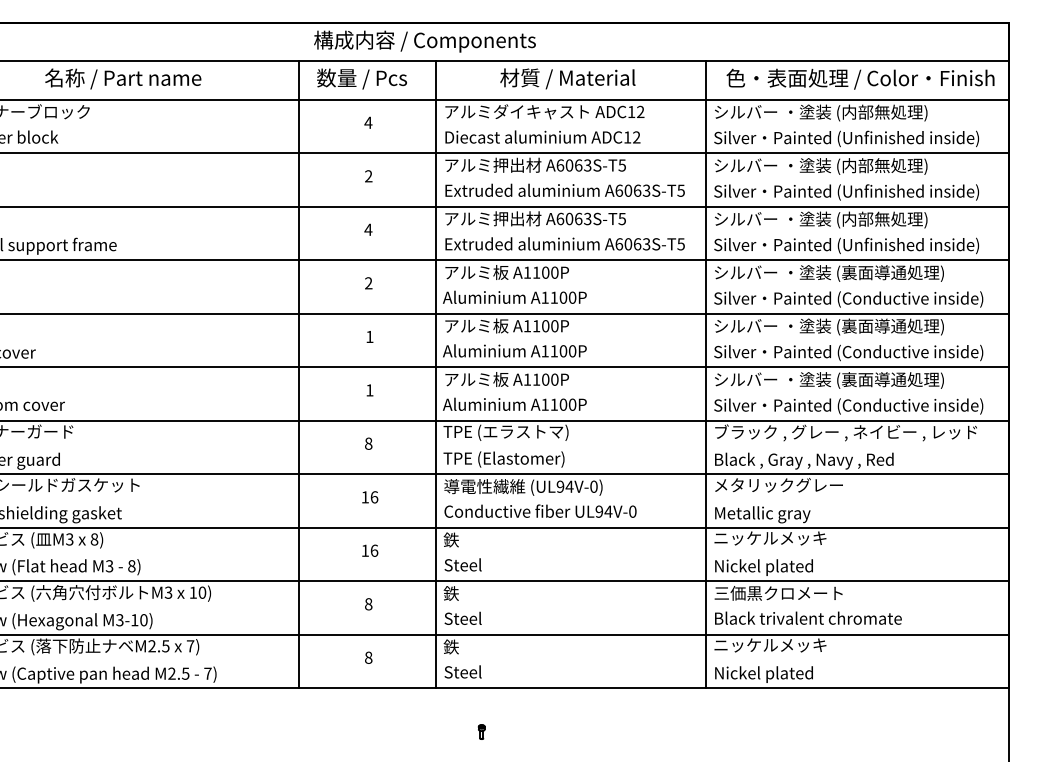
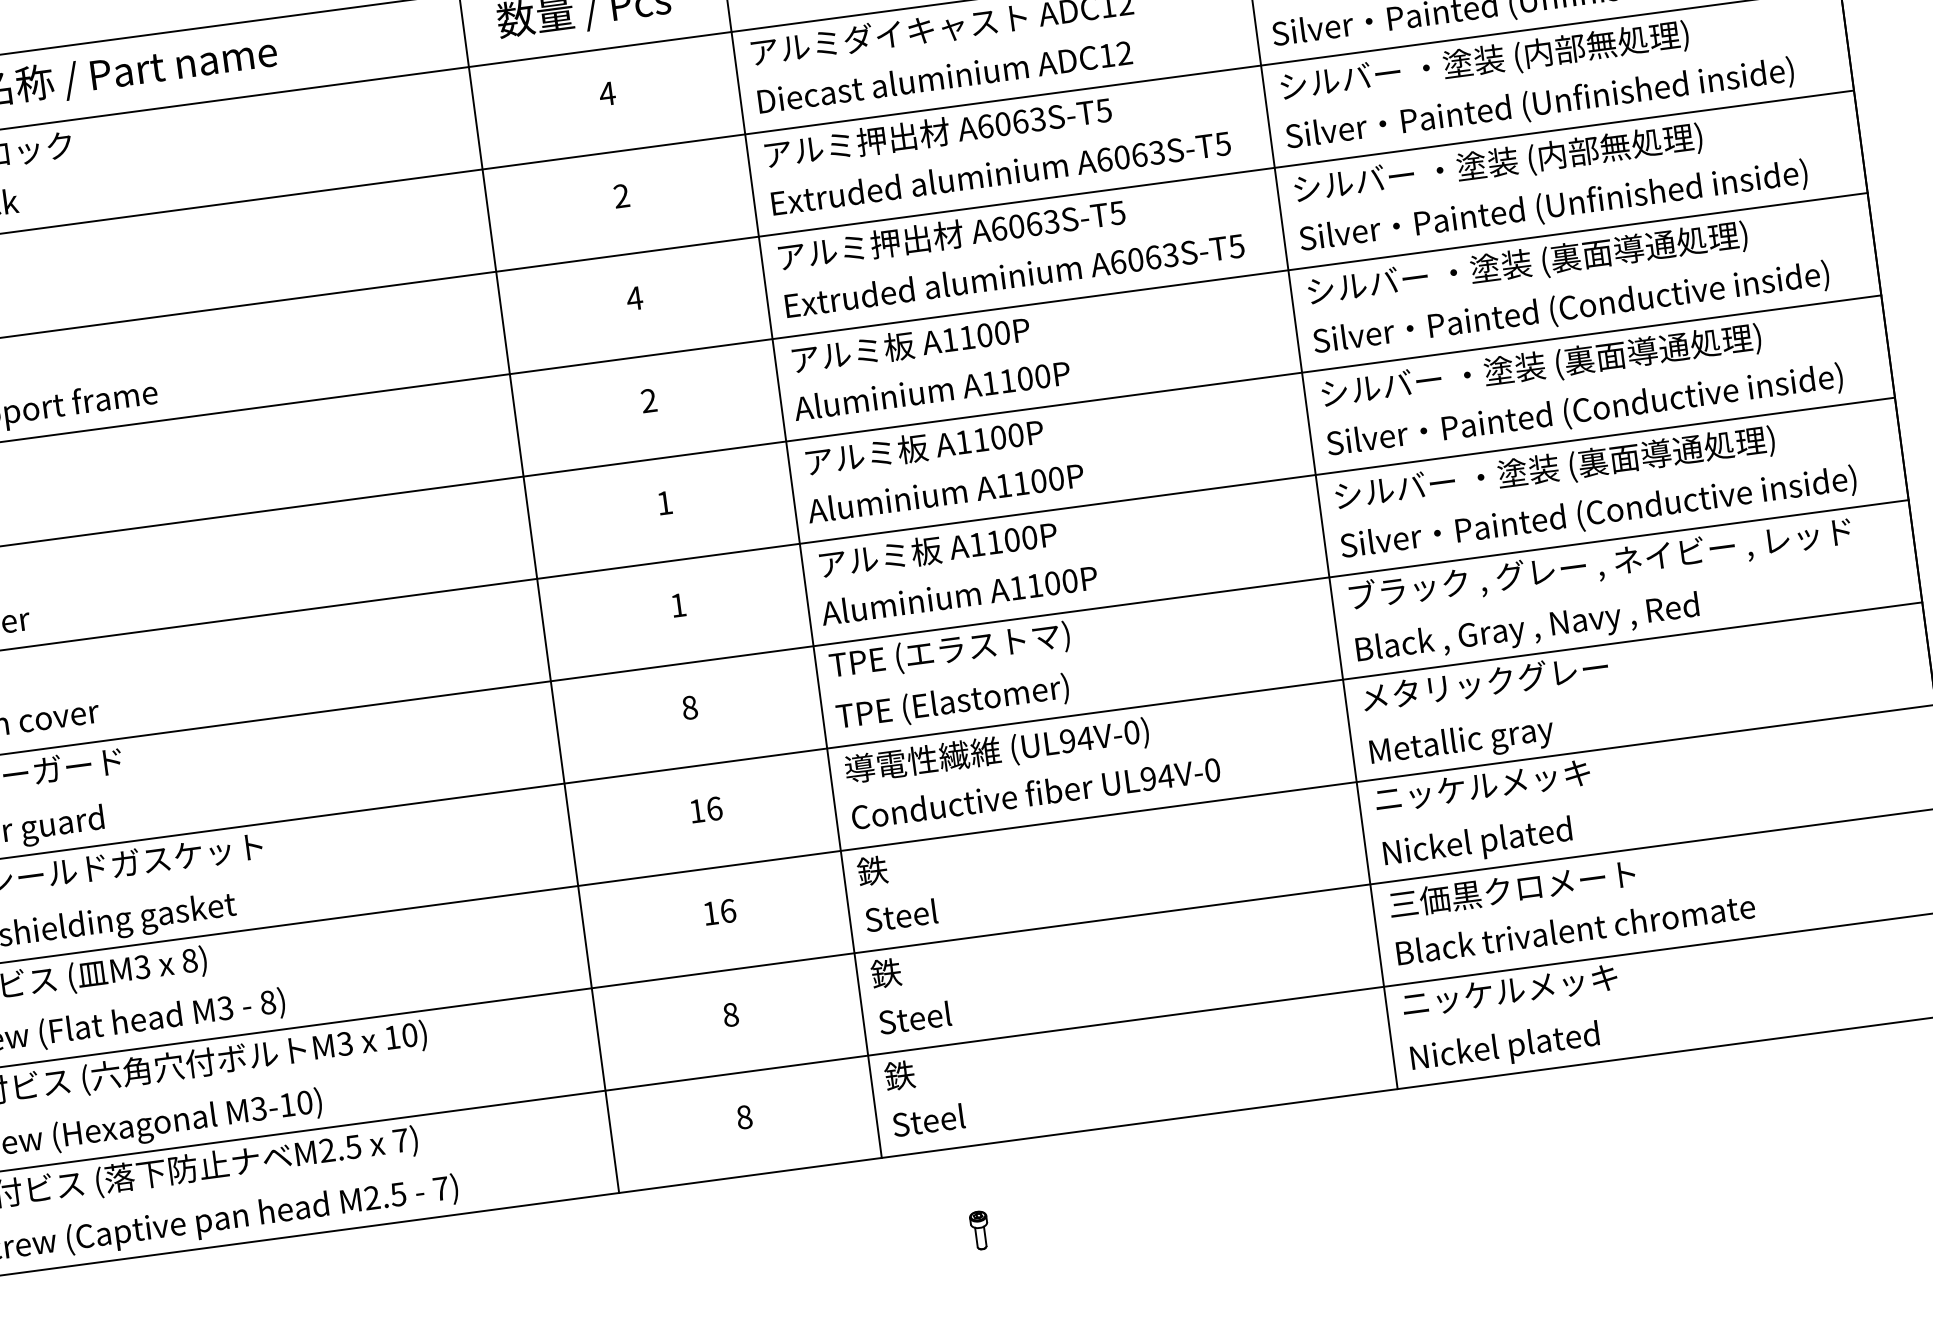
part: (481, 731) -> (979, 1229), size x1.4

